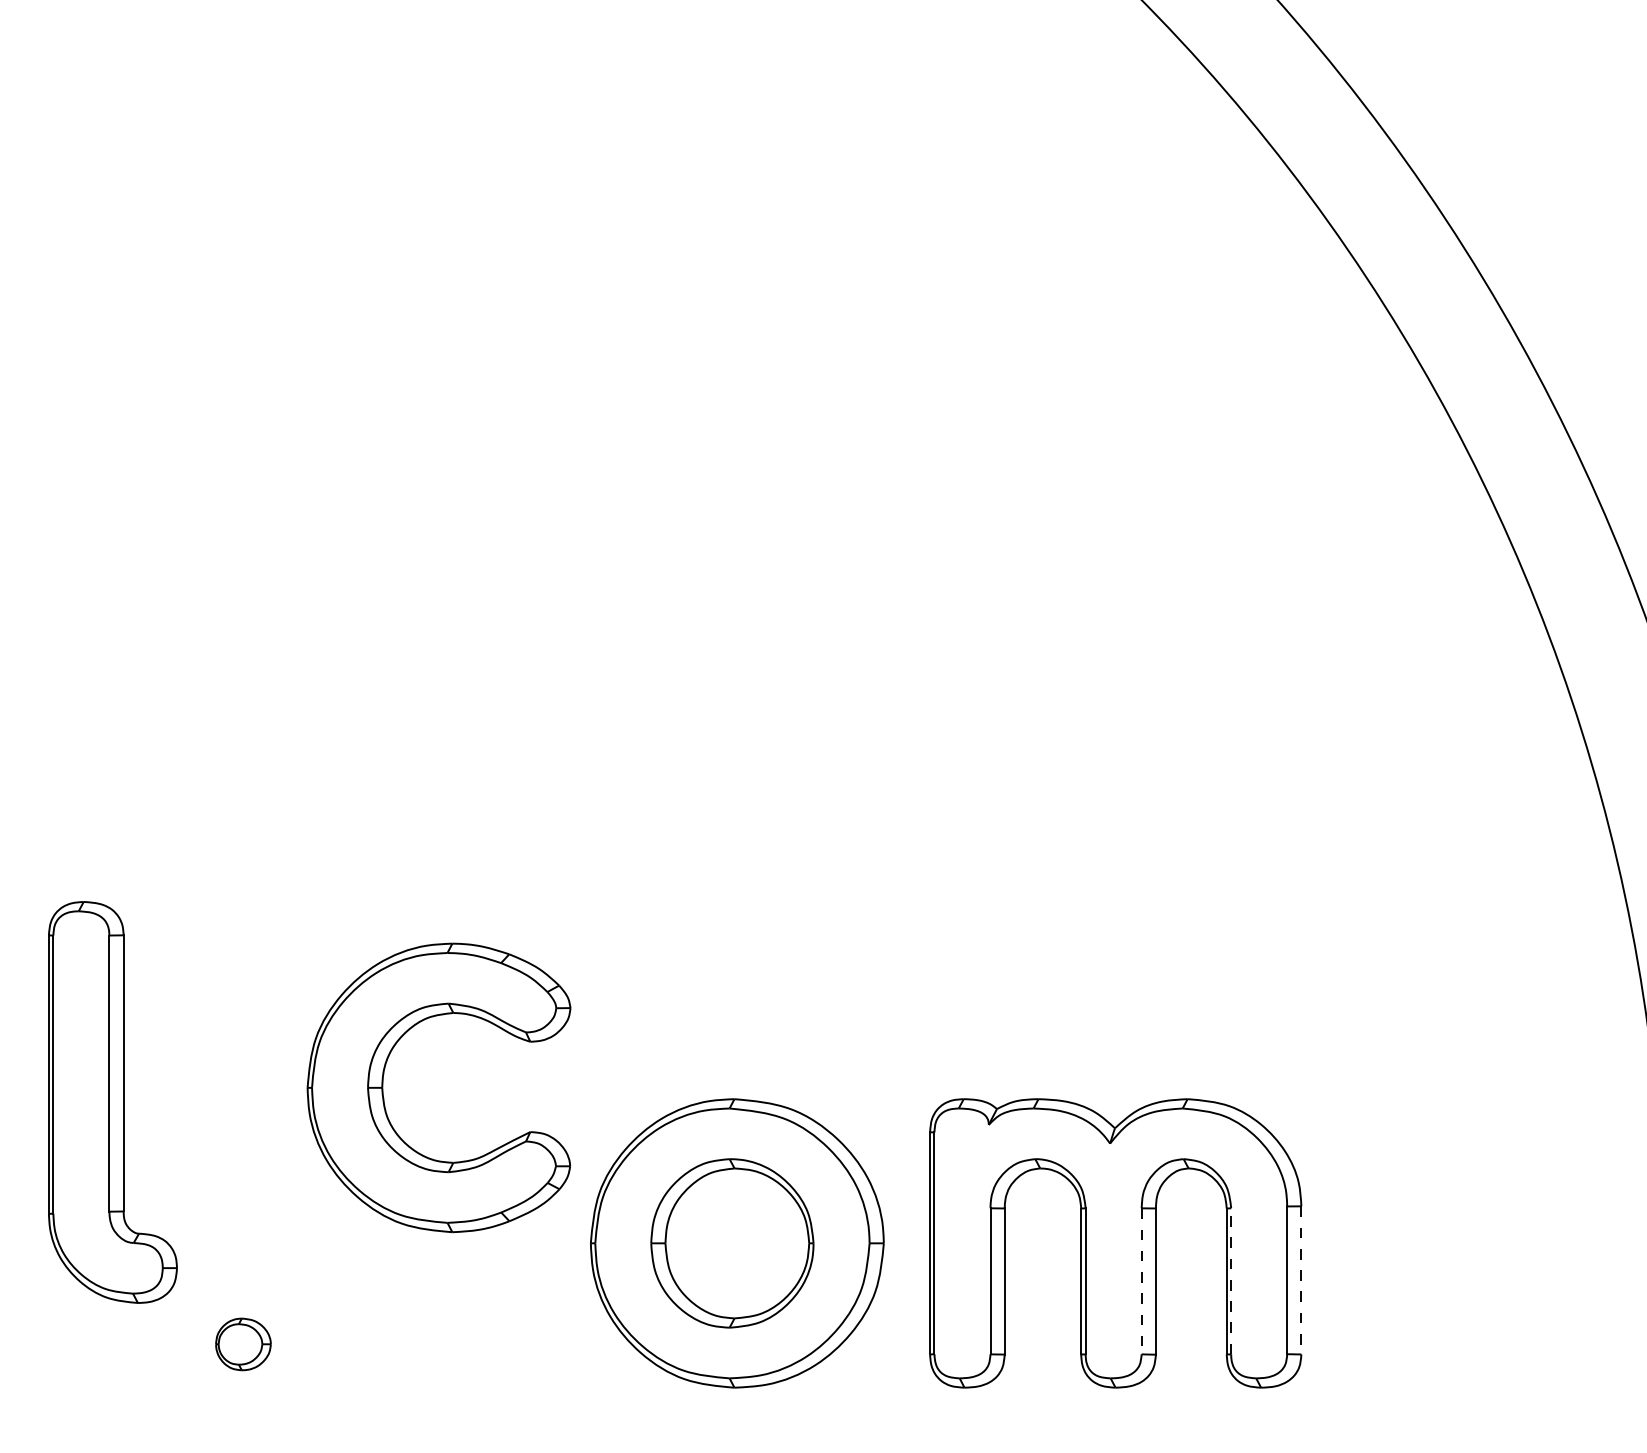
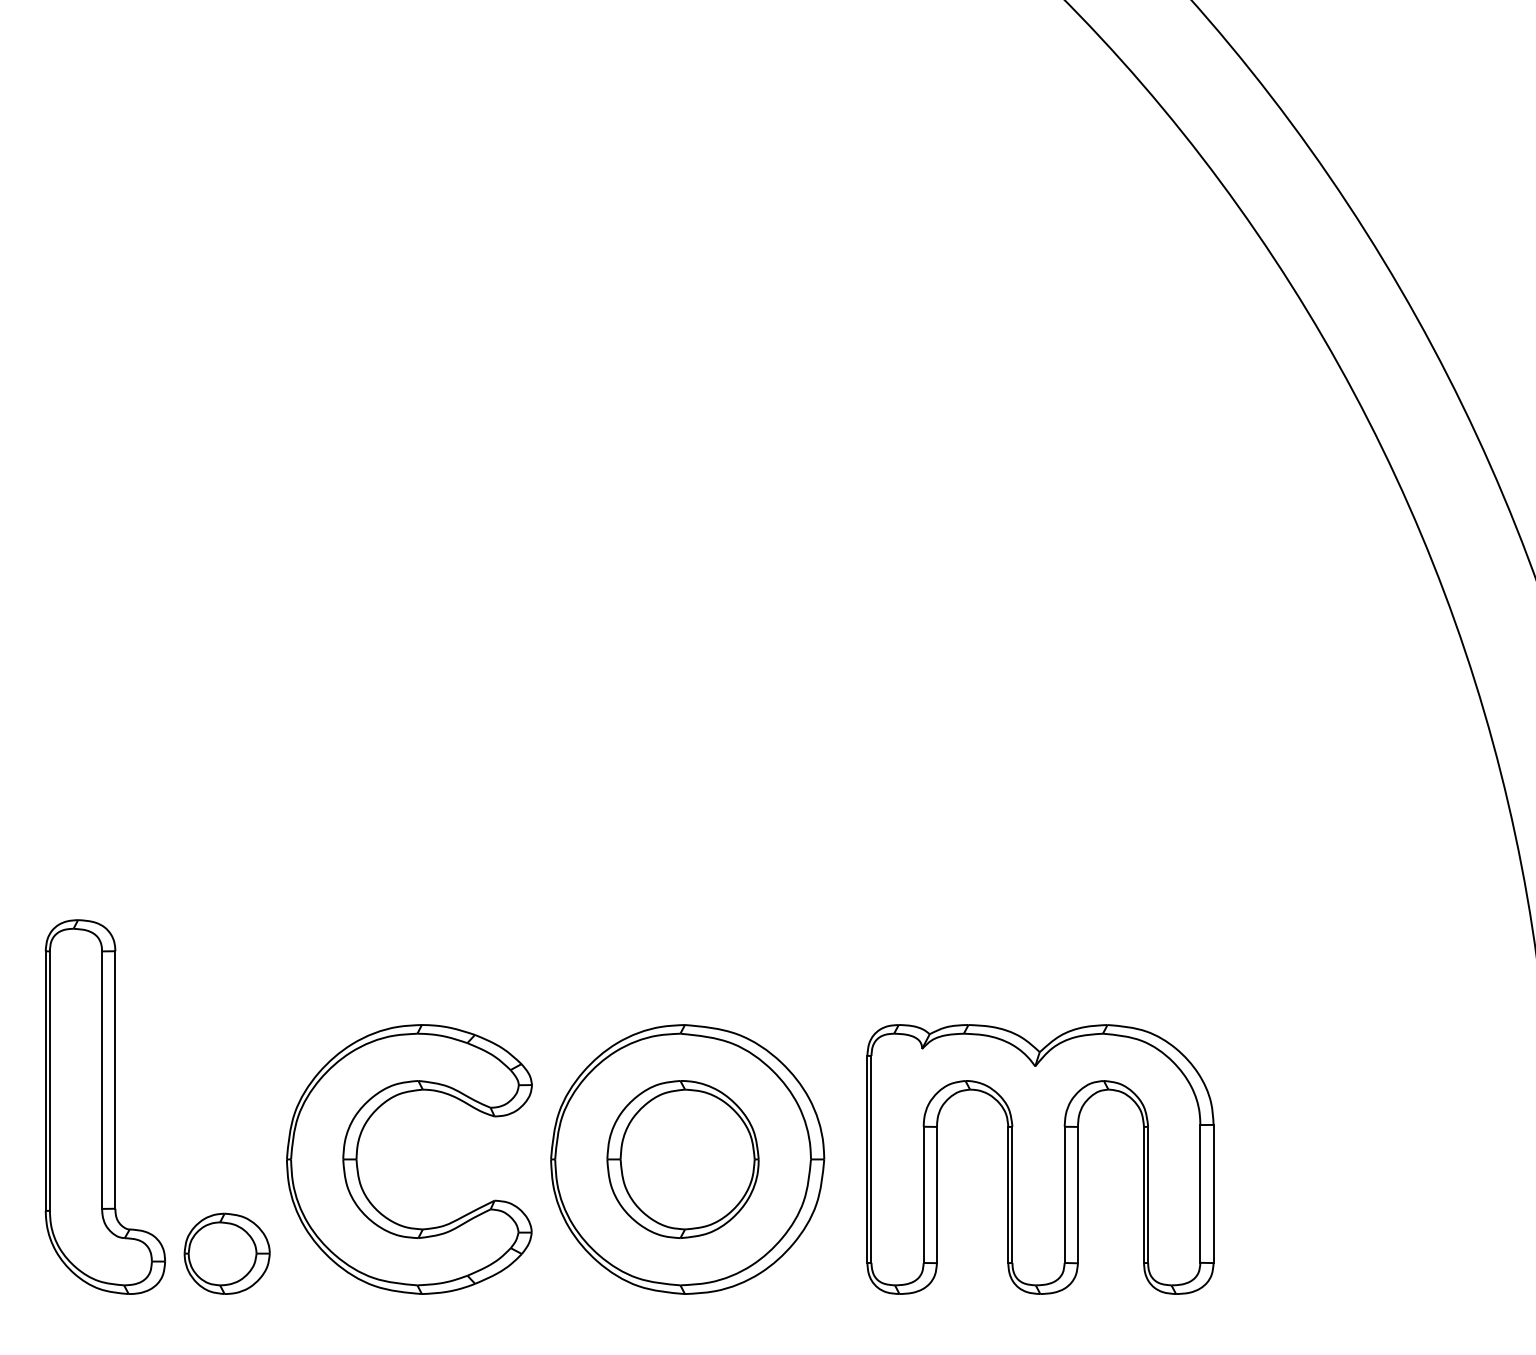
part: (384, 1096) -> (358, 1167), moved
part: (113, 1101) -> (105, 1106), moved
line: (1231, 1280) -> (1148, 1194), dashed -> solid
line: (1301, 1280) -> (1213, 1194), dashed -> solid
line: (1141, 1282) -> (1064, 1195), dashed -> solid
part: (242, 1344) -> (226, 1253), size x1.67

